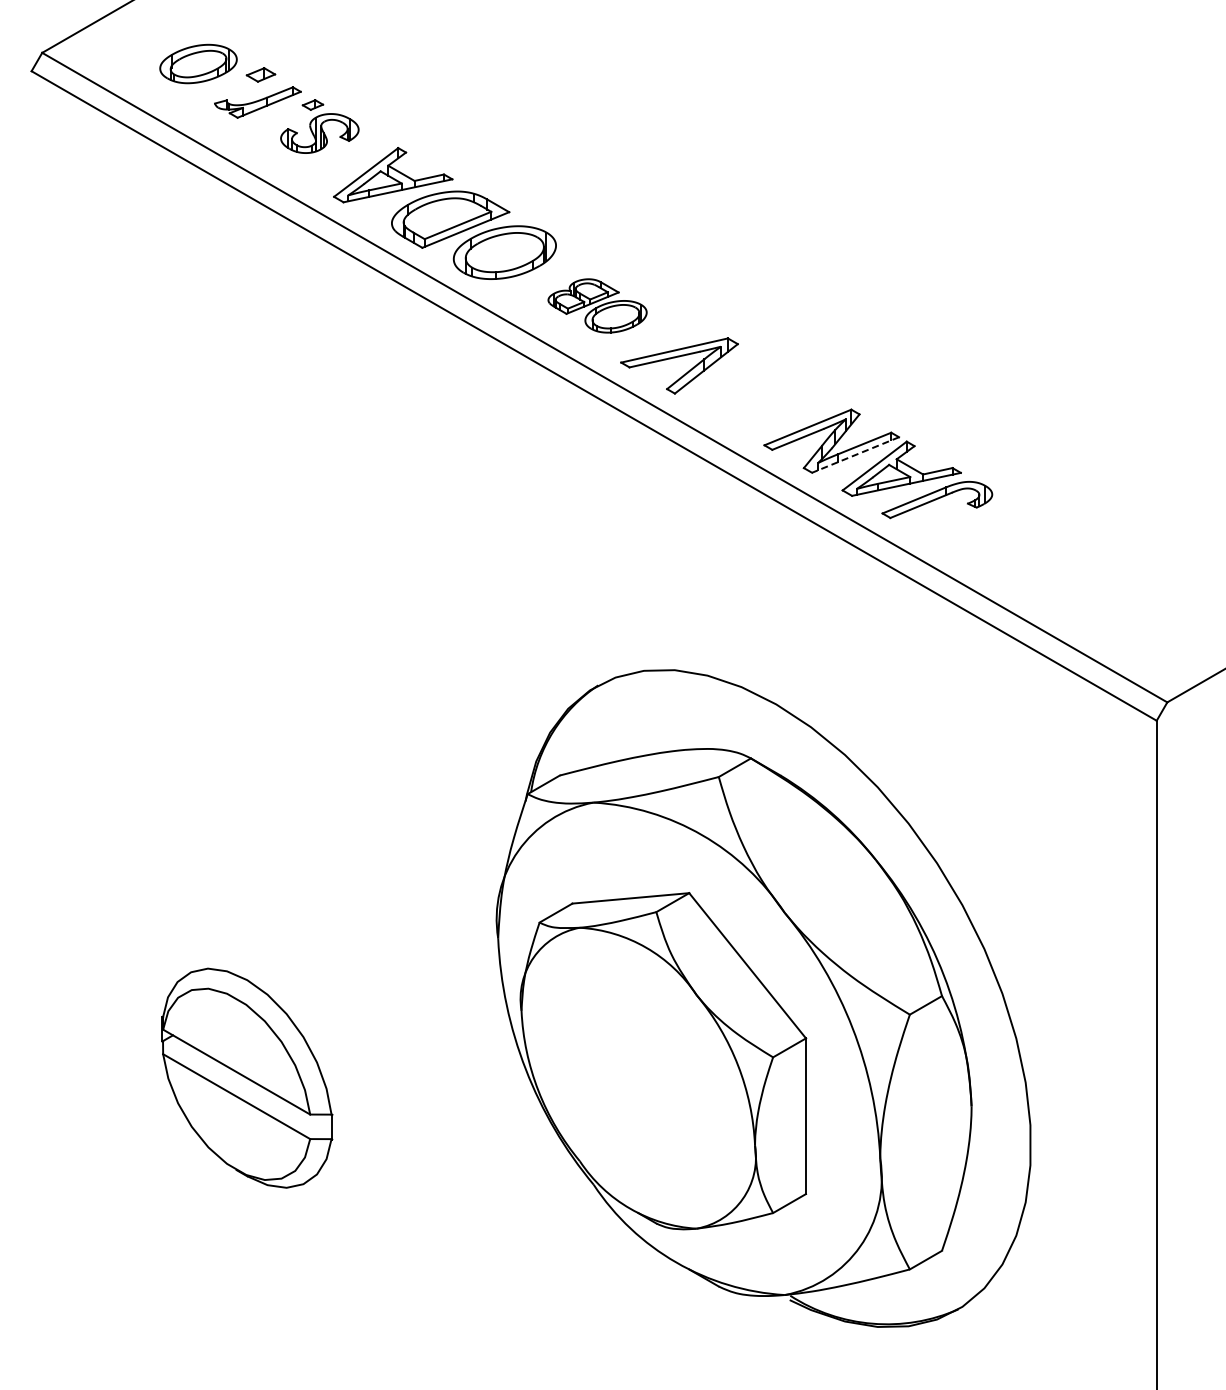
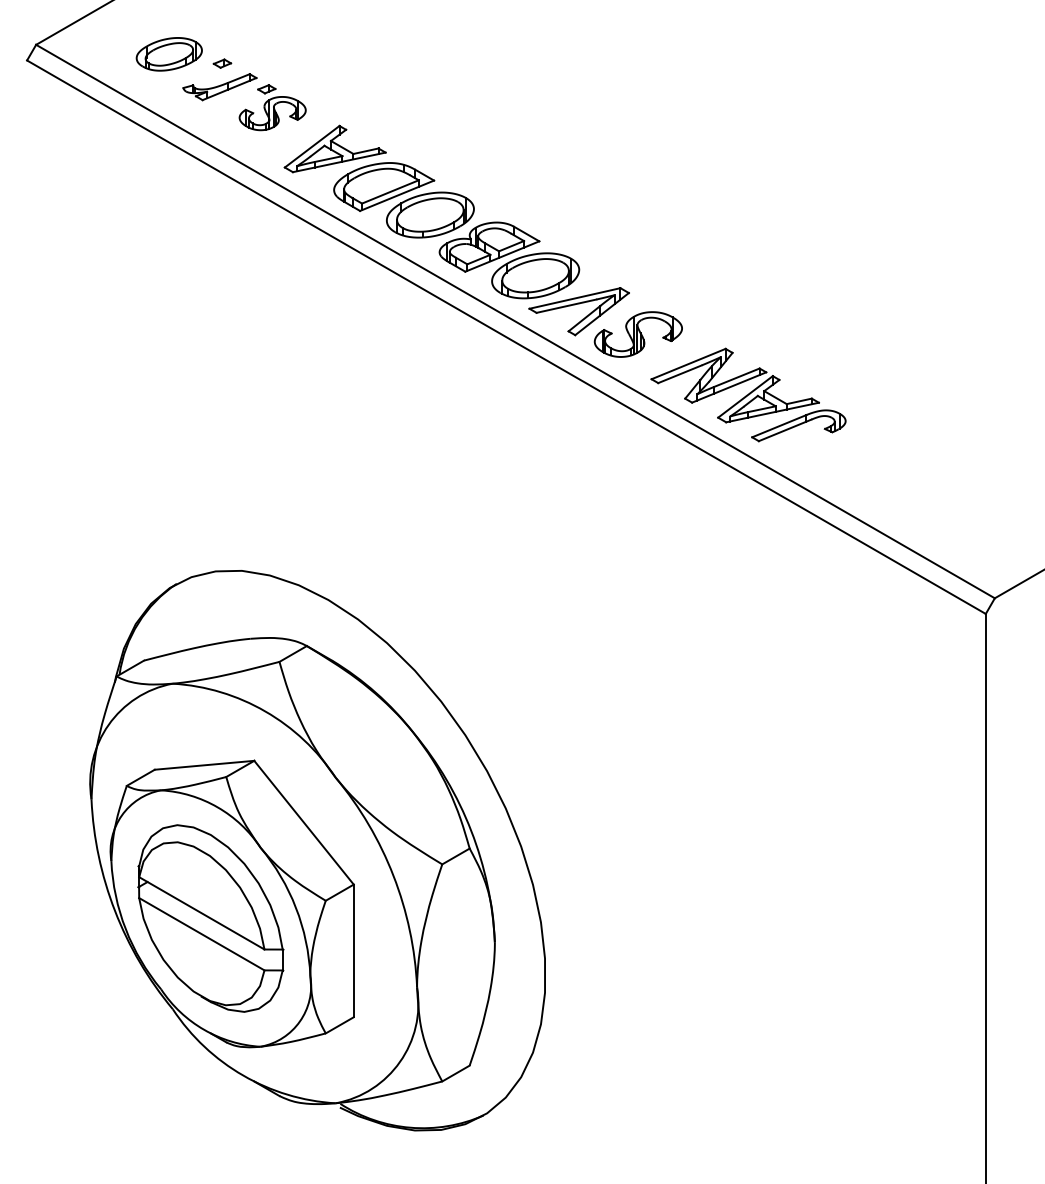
part: (260, 74) -> (222, 63), size x0.71
part: (597, 305) -> (509, 260), size x1.67
part: (749, 392) -> (638, 334), added
line: (855, 455) -> (729, 387), dashed -> solid
part: (763, 998) -> (317, 850), moved

